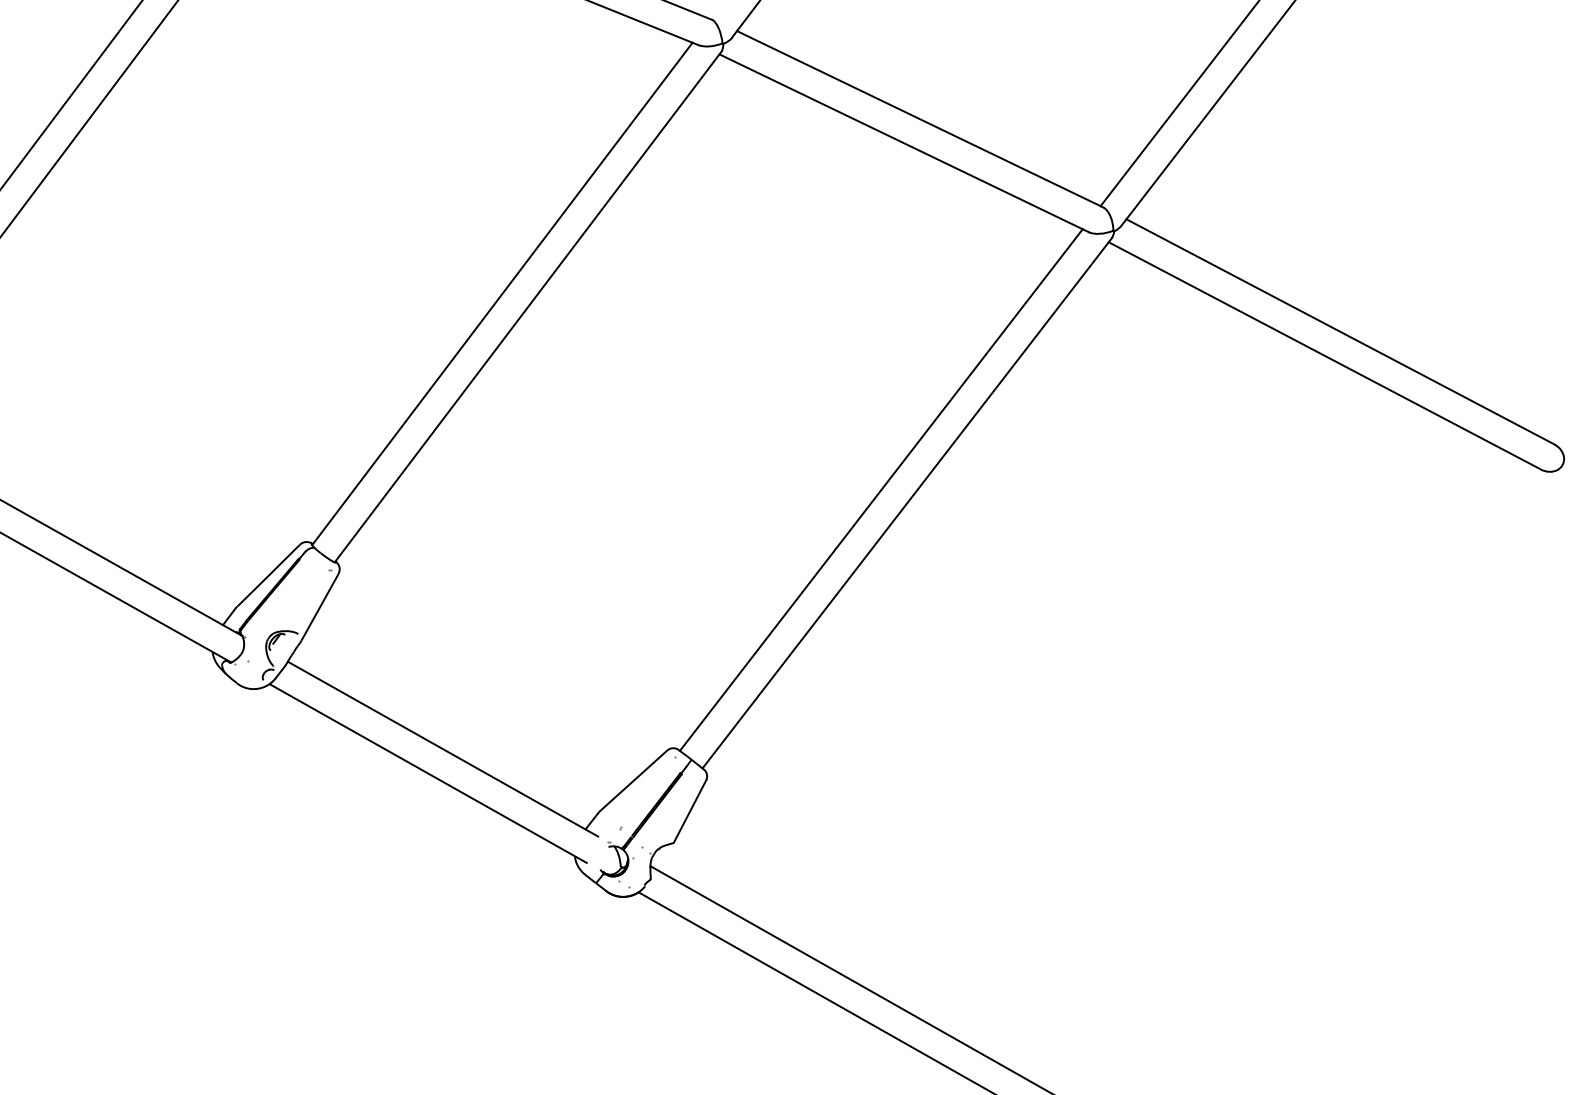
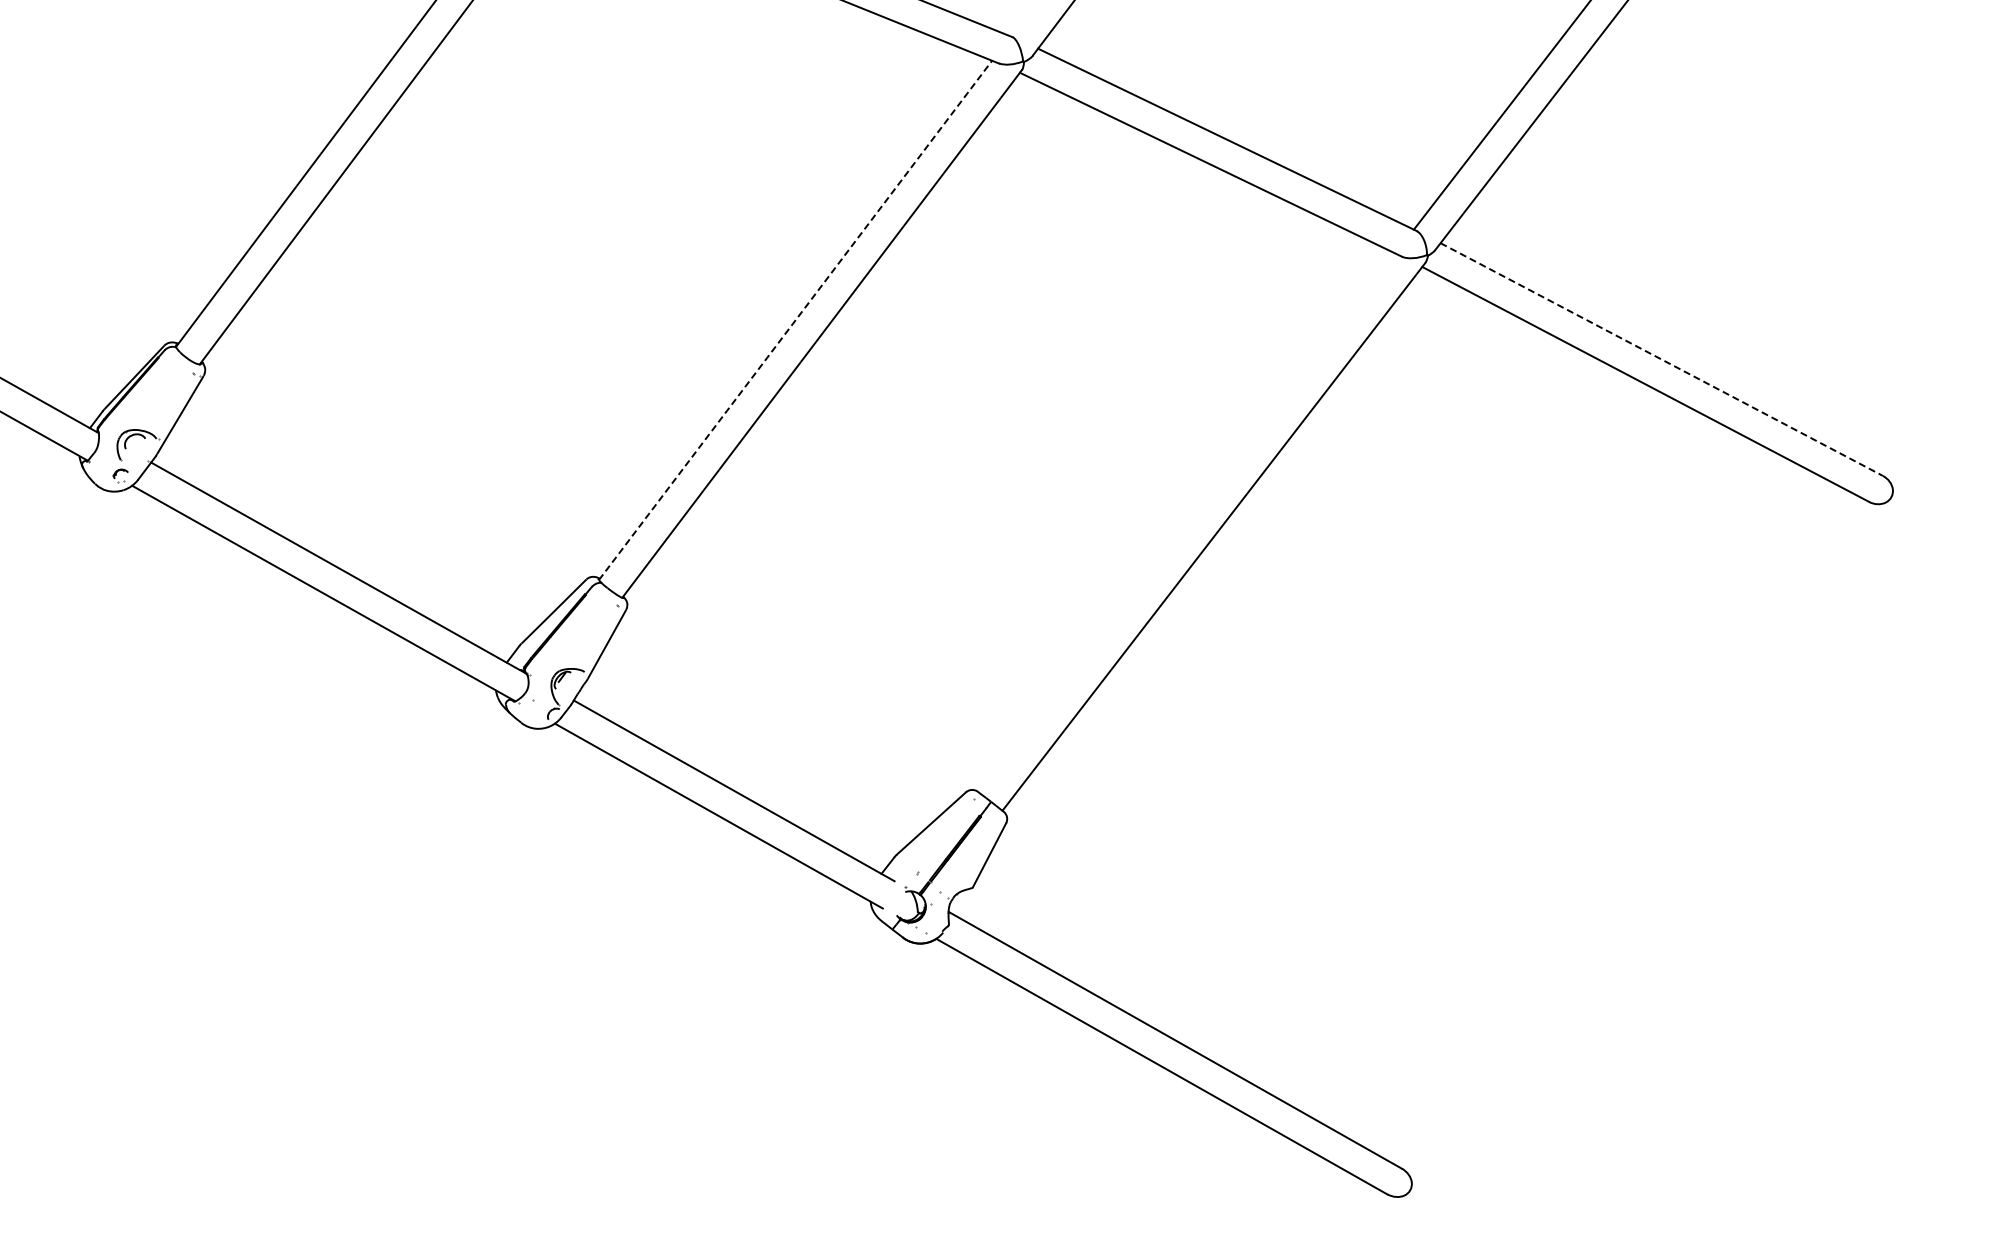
line: (502, 294) -> (795, 320), solid -> dashed
line: (1340, 331) -> (1661, 359), solid -> dashed
line: (881, 489) -> (1187, 522), removed

